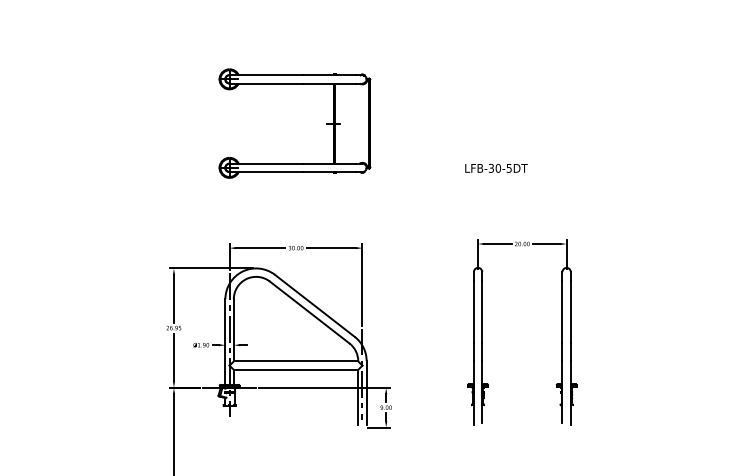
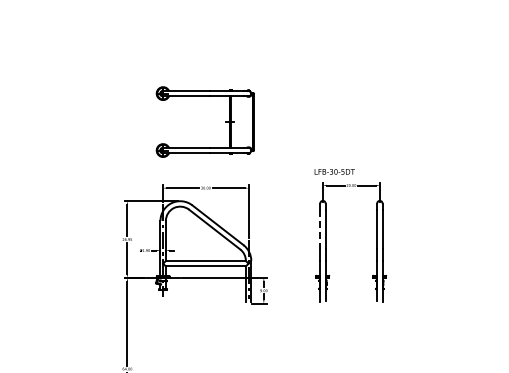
part: (326, 122) -> (225, 121), moved
text: (496, 167) -> (334, 171), moved
line: (474, 312) -> (320, 229), solid -> dashed

